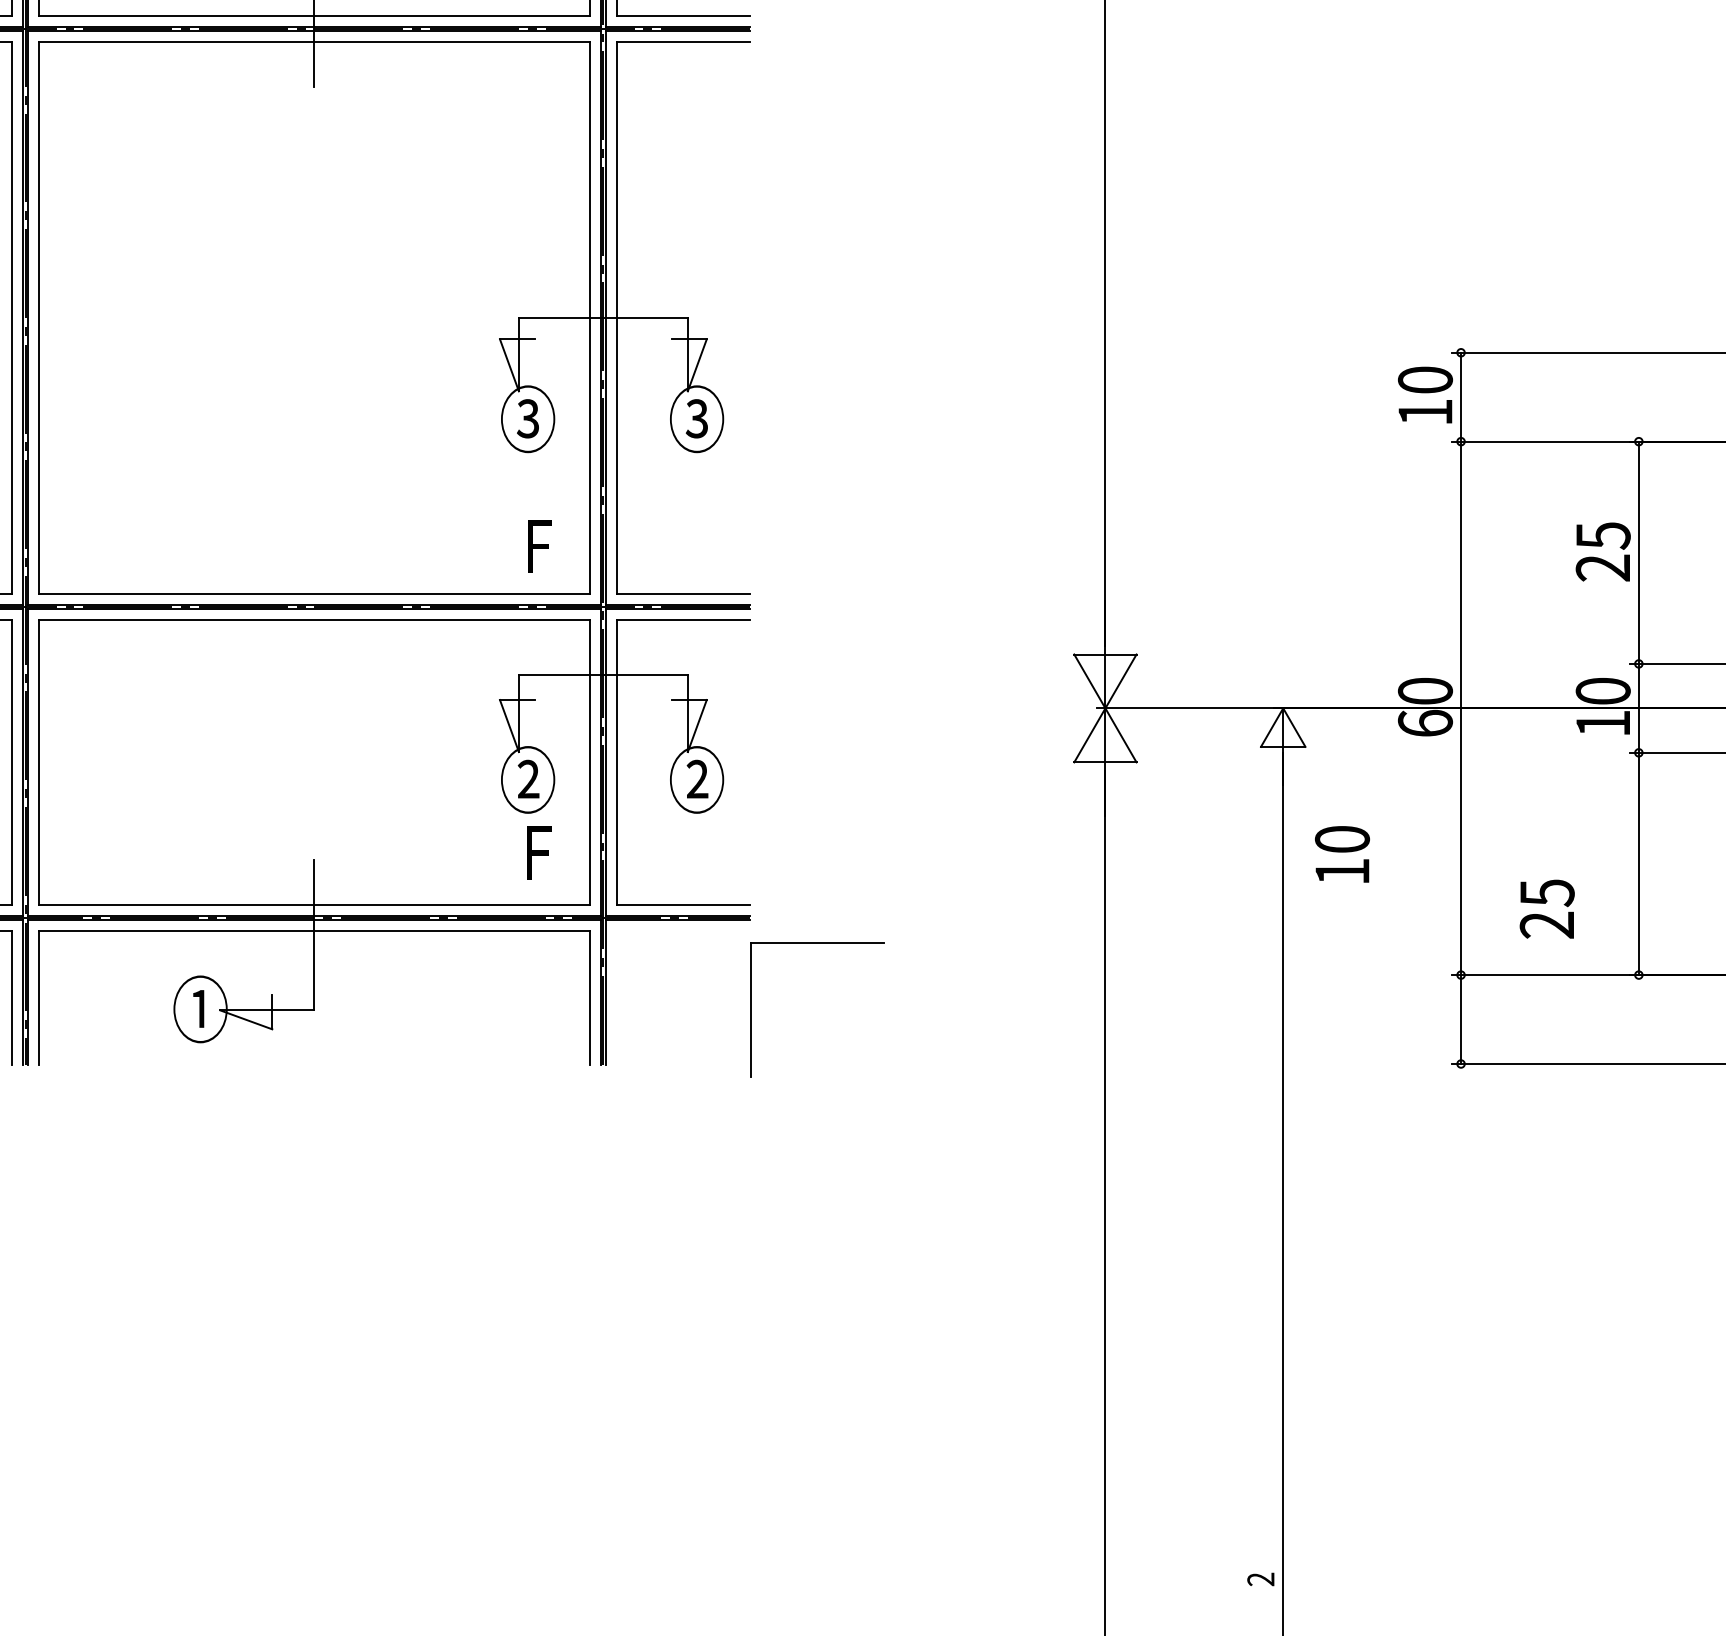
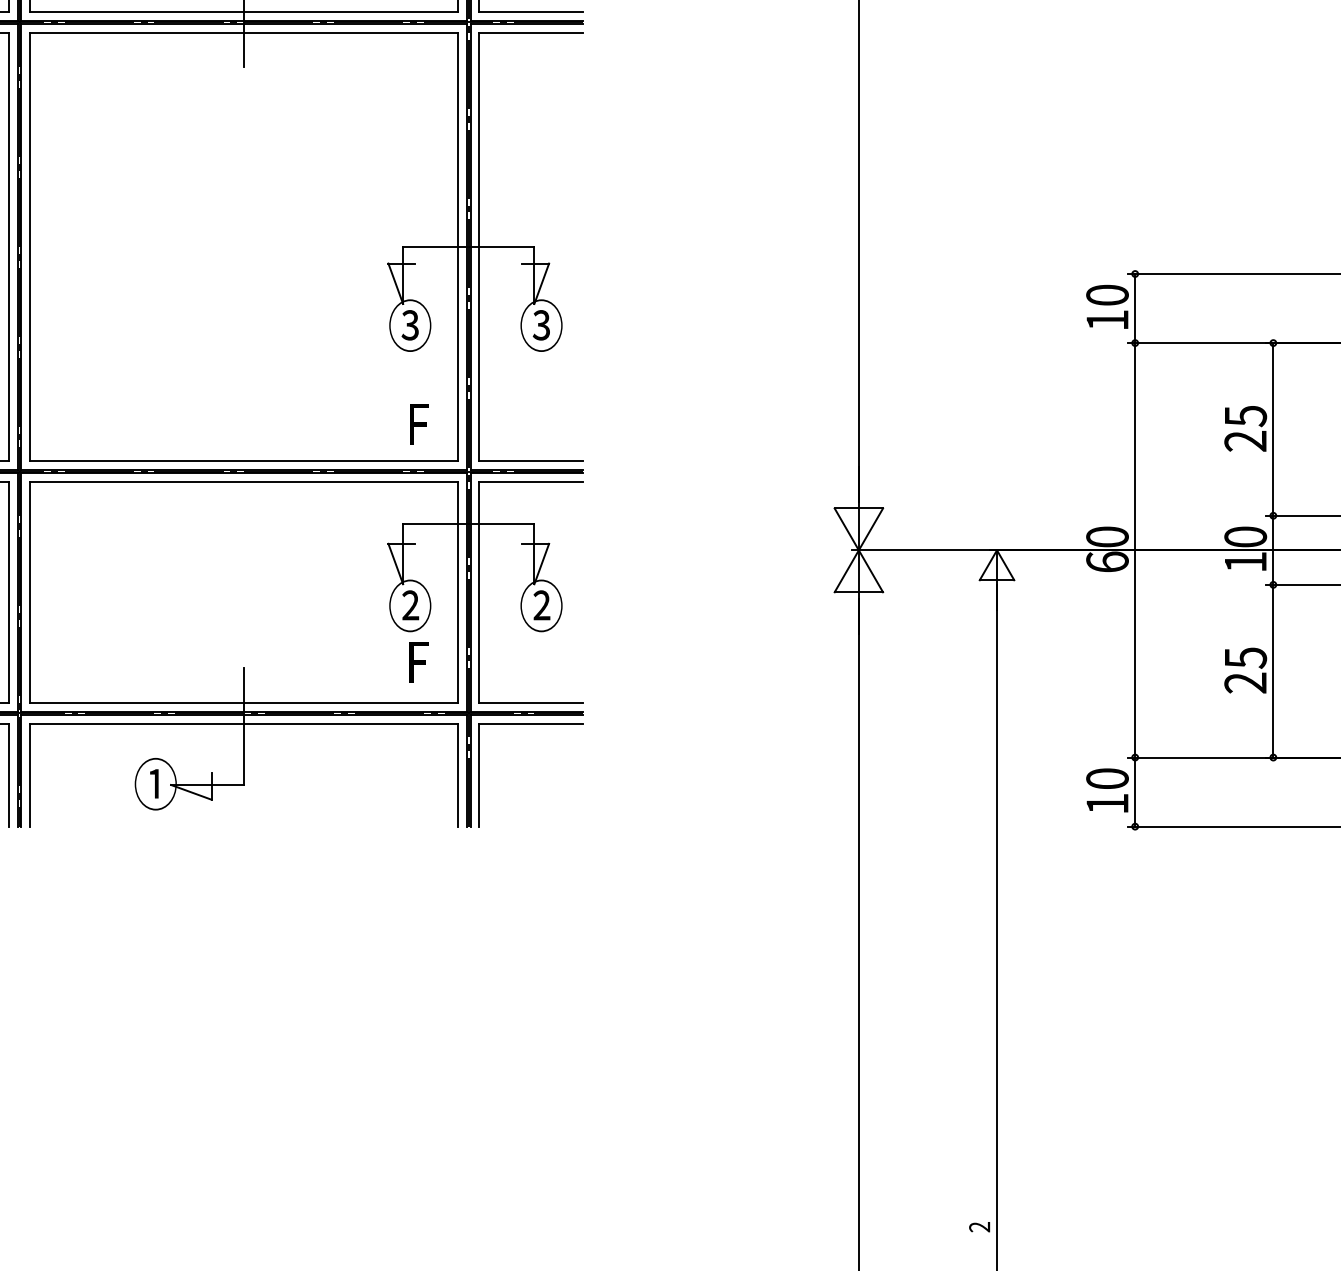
text: (1342, 854) -> (1107, 790), moved
text: (1546, 908) -> (1245, 670), moved
part: (817, 943) -> (531, 723), moved

